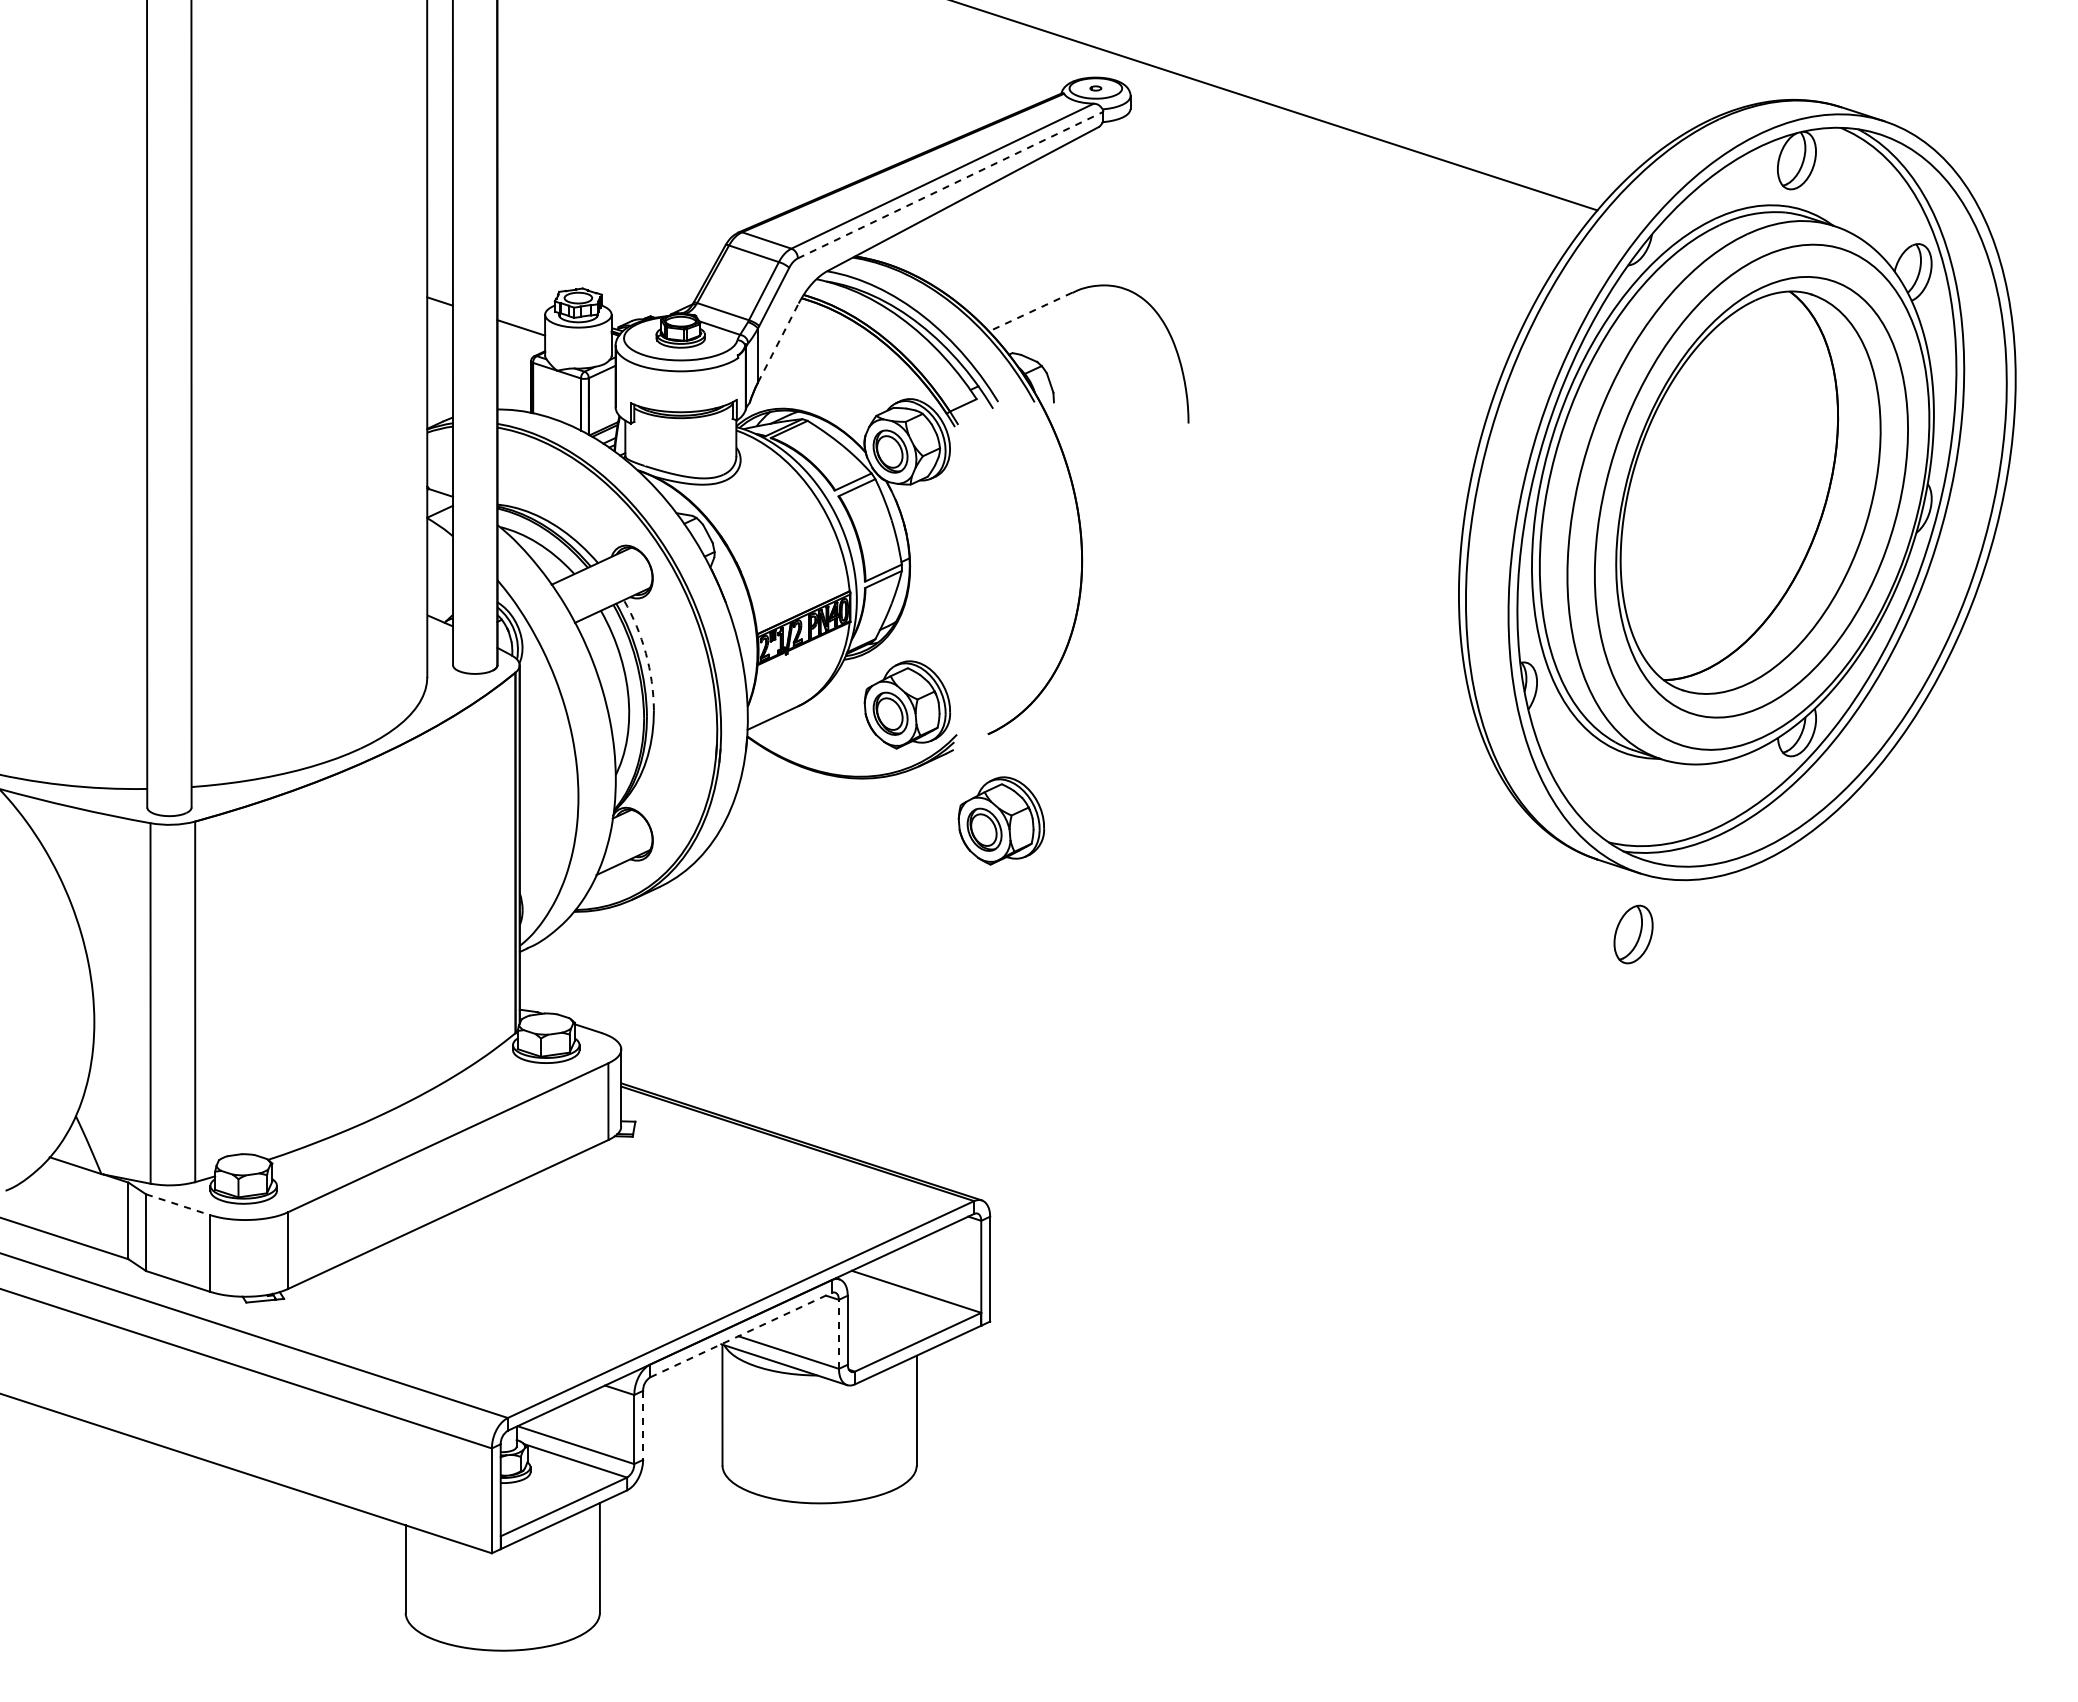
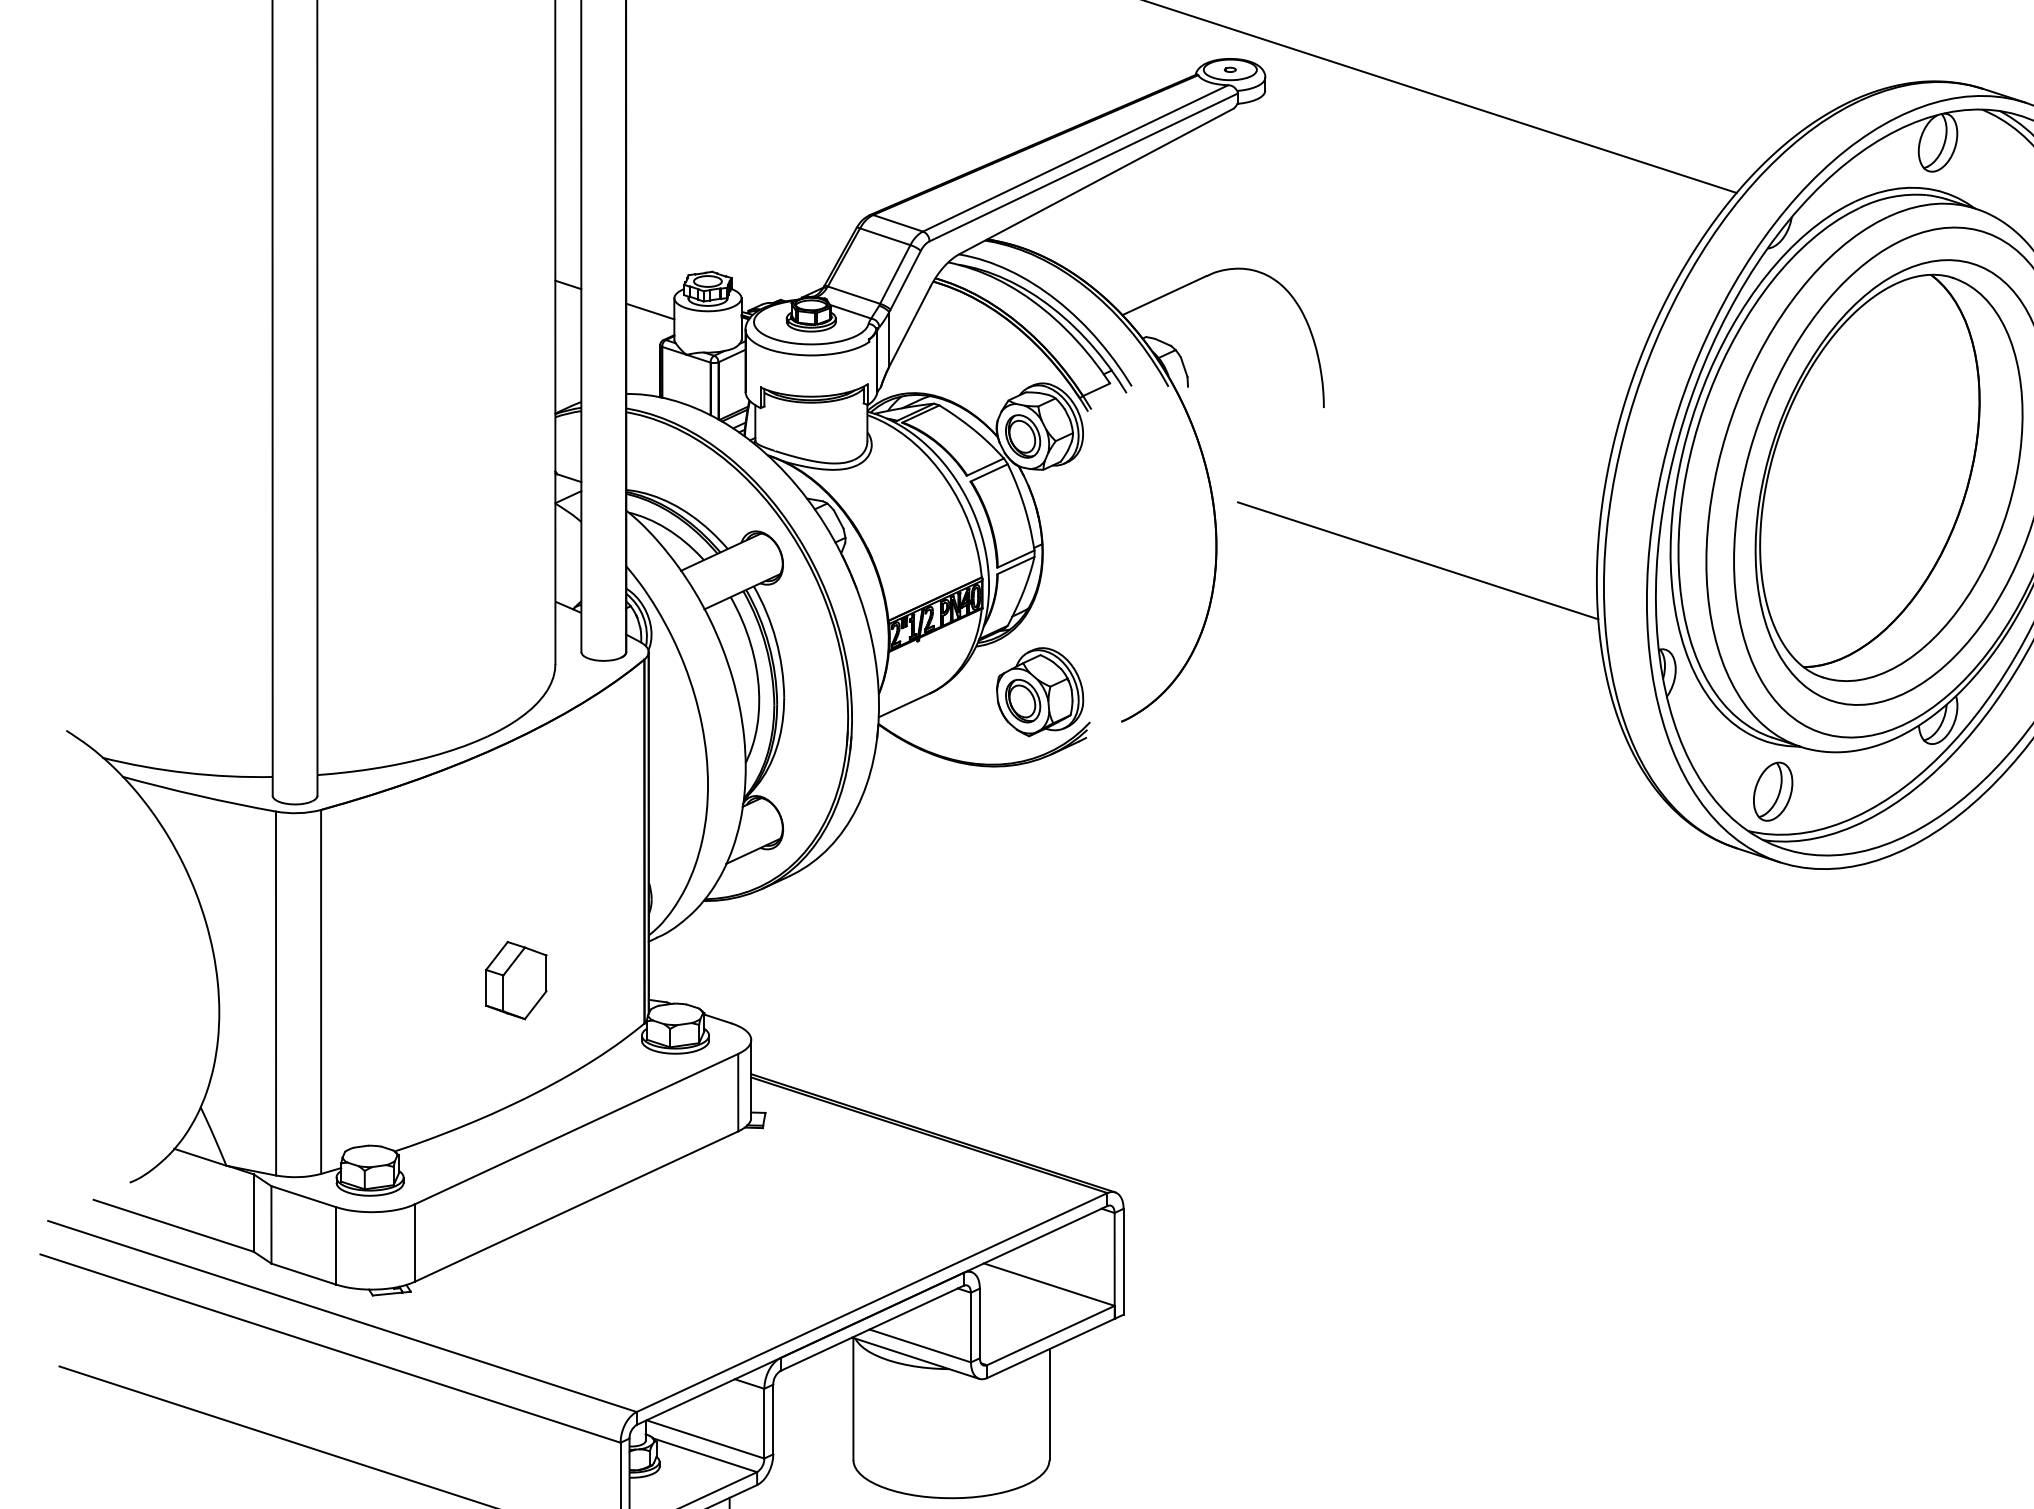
line: (951, 184) -> (1084, 166), dashed -> solid
line: (1030, 312) -> (1164, 296), dashed -> solid
line: (778, 342) -> (909, 326), dashed -> solid
line: (1281, 574) -> (1417, 560), added
arc: (645, 653) -> (775, 640), dashed -> solid
part: (1001, 820) -> (1135, 808), removed
part: (1633, 934) -> (1773, 791), moved
part: (388, 990) -> (516, 980), added
line: (177, 1204) -> (303, 1196), dashed -> solid
line: (838, 1333) -> (970, 1326), dashed -> solid
line: (741, 1334) -> (872, 1327), dashed -> solid
line: (643, 1425) -> (773, 1419), dashed -> solid

